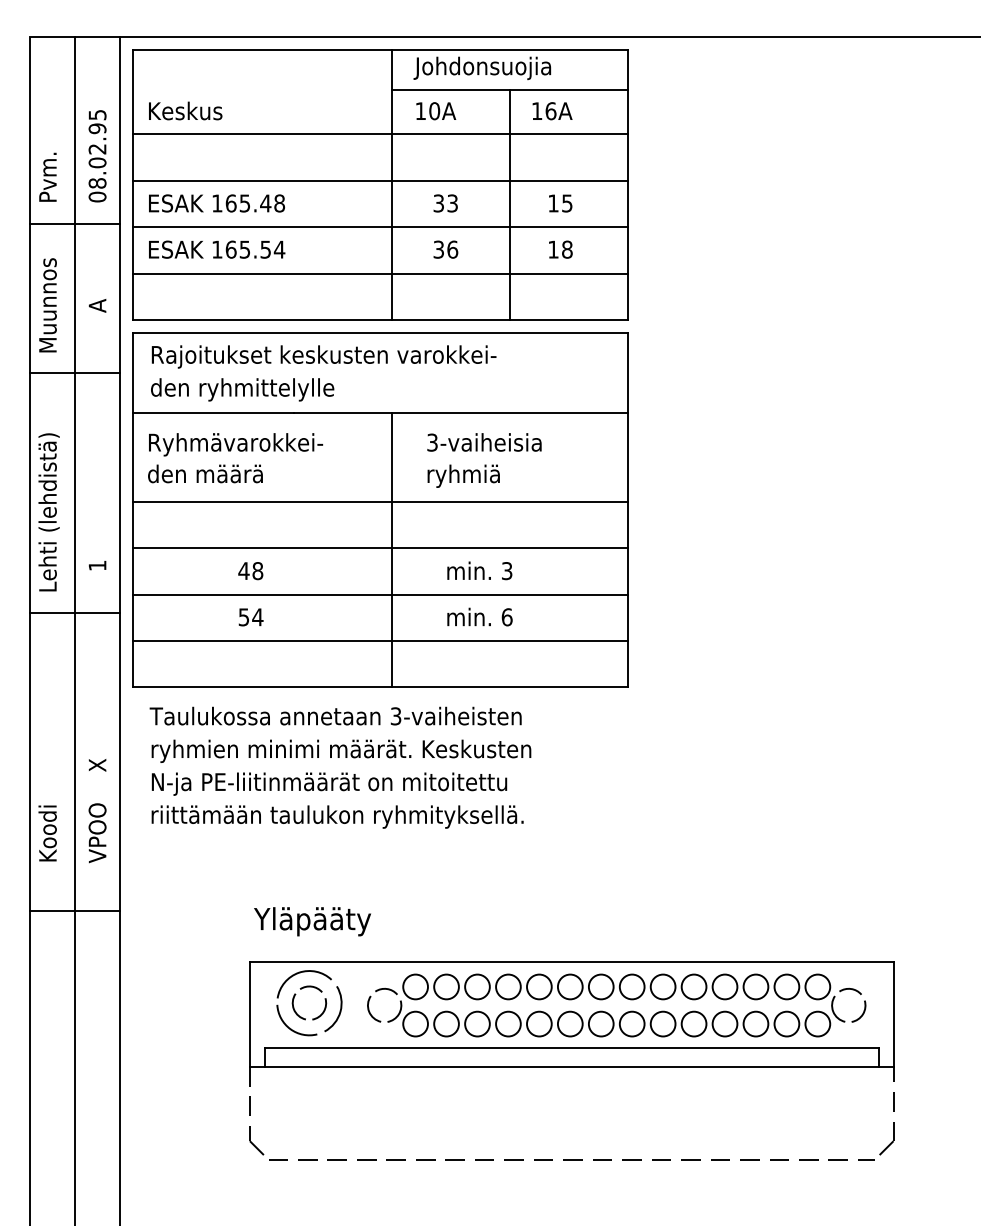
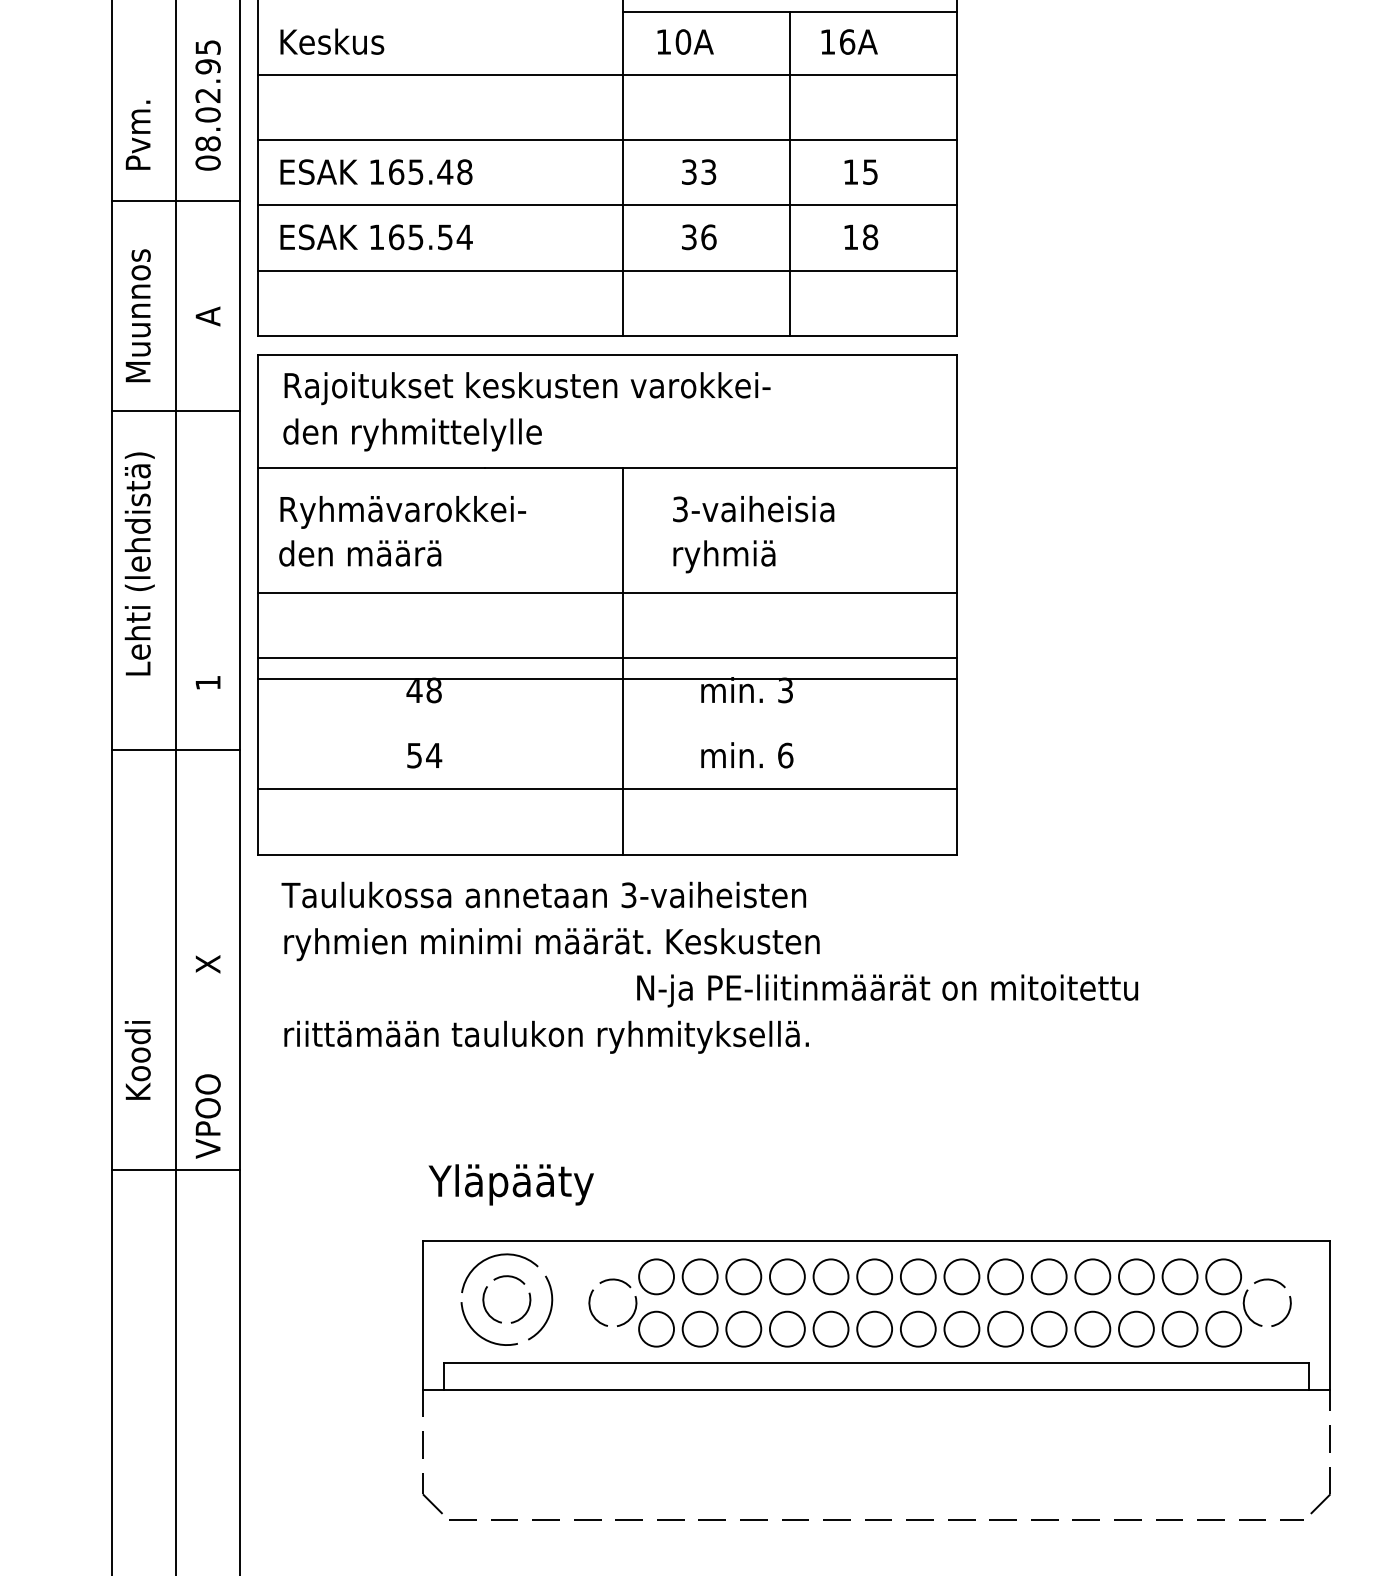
text: (48, 512) -> (138, 564), moved
line: (380, 594) -> (607, 678), moved
text: (329, 783) -> (887, 989), moved
text: (97, 833) -> (208, 1116), moved

